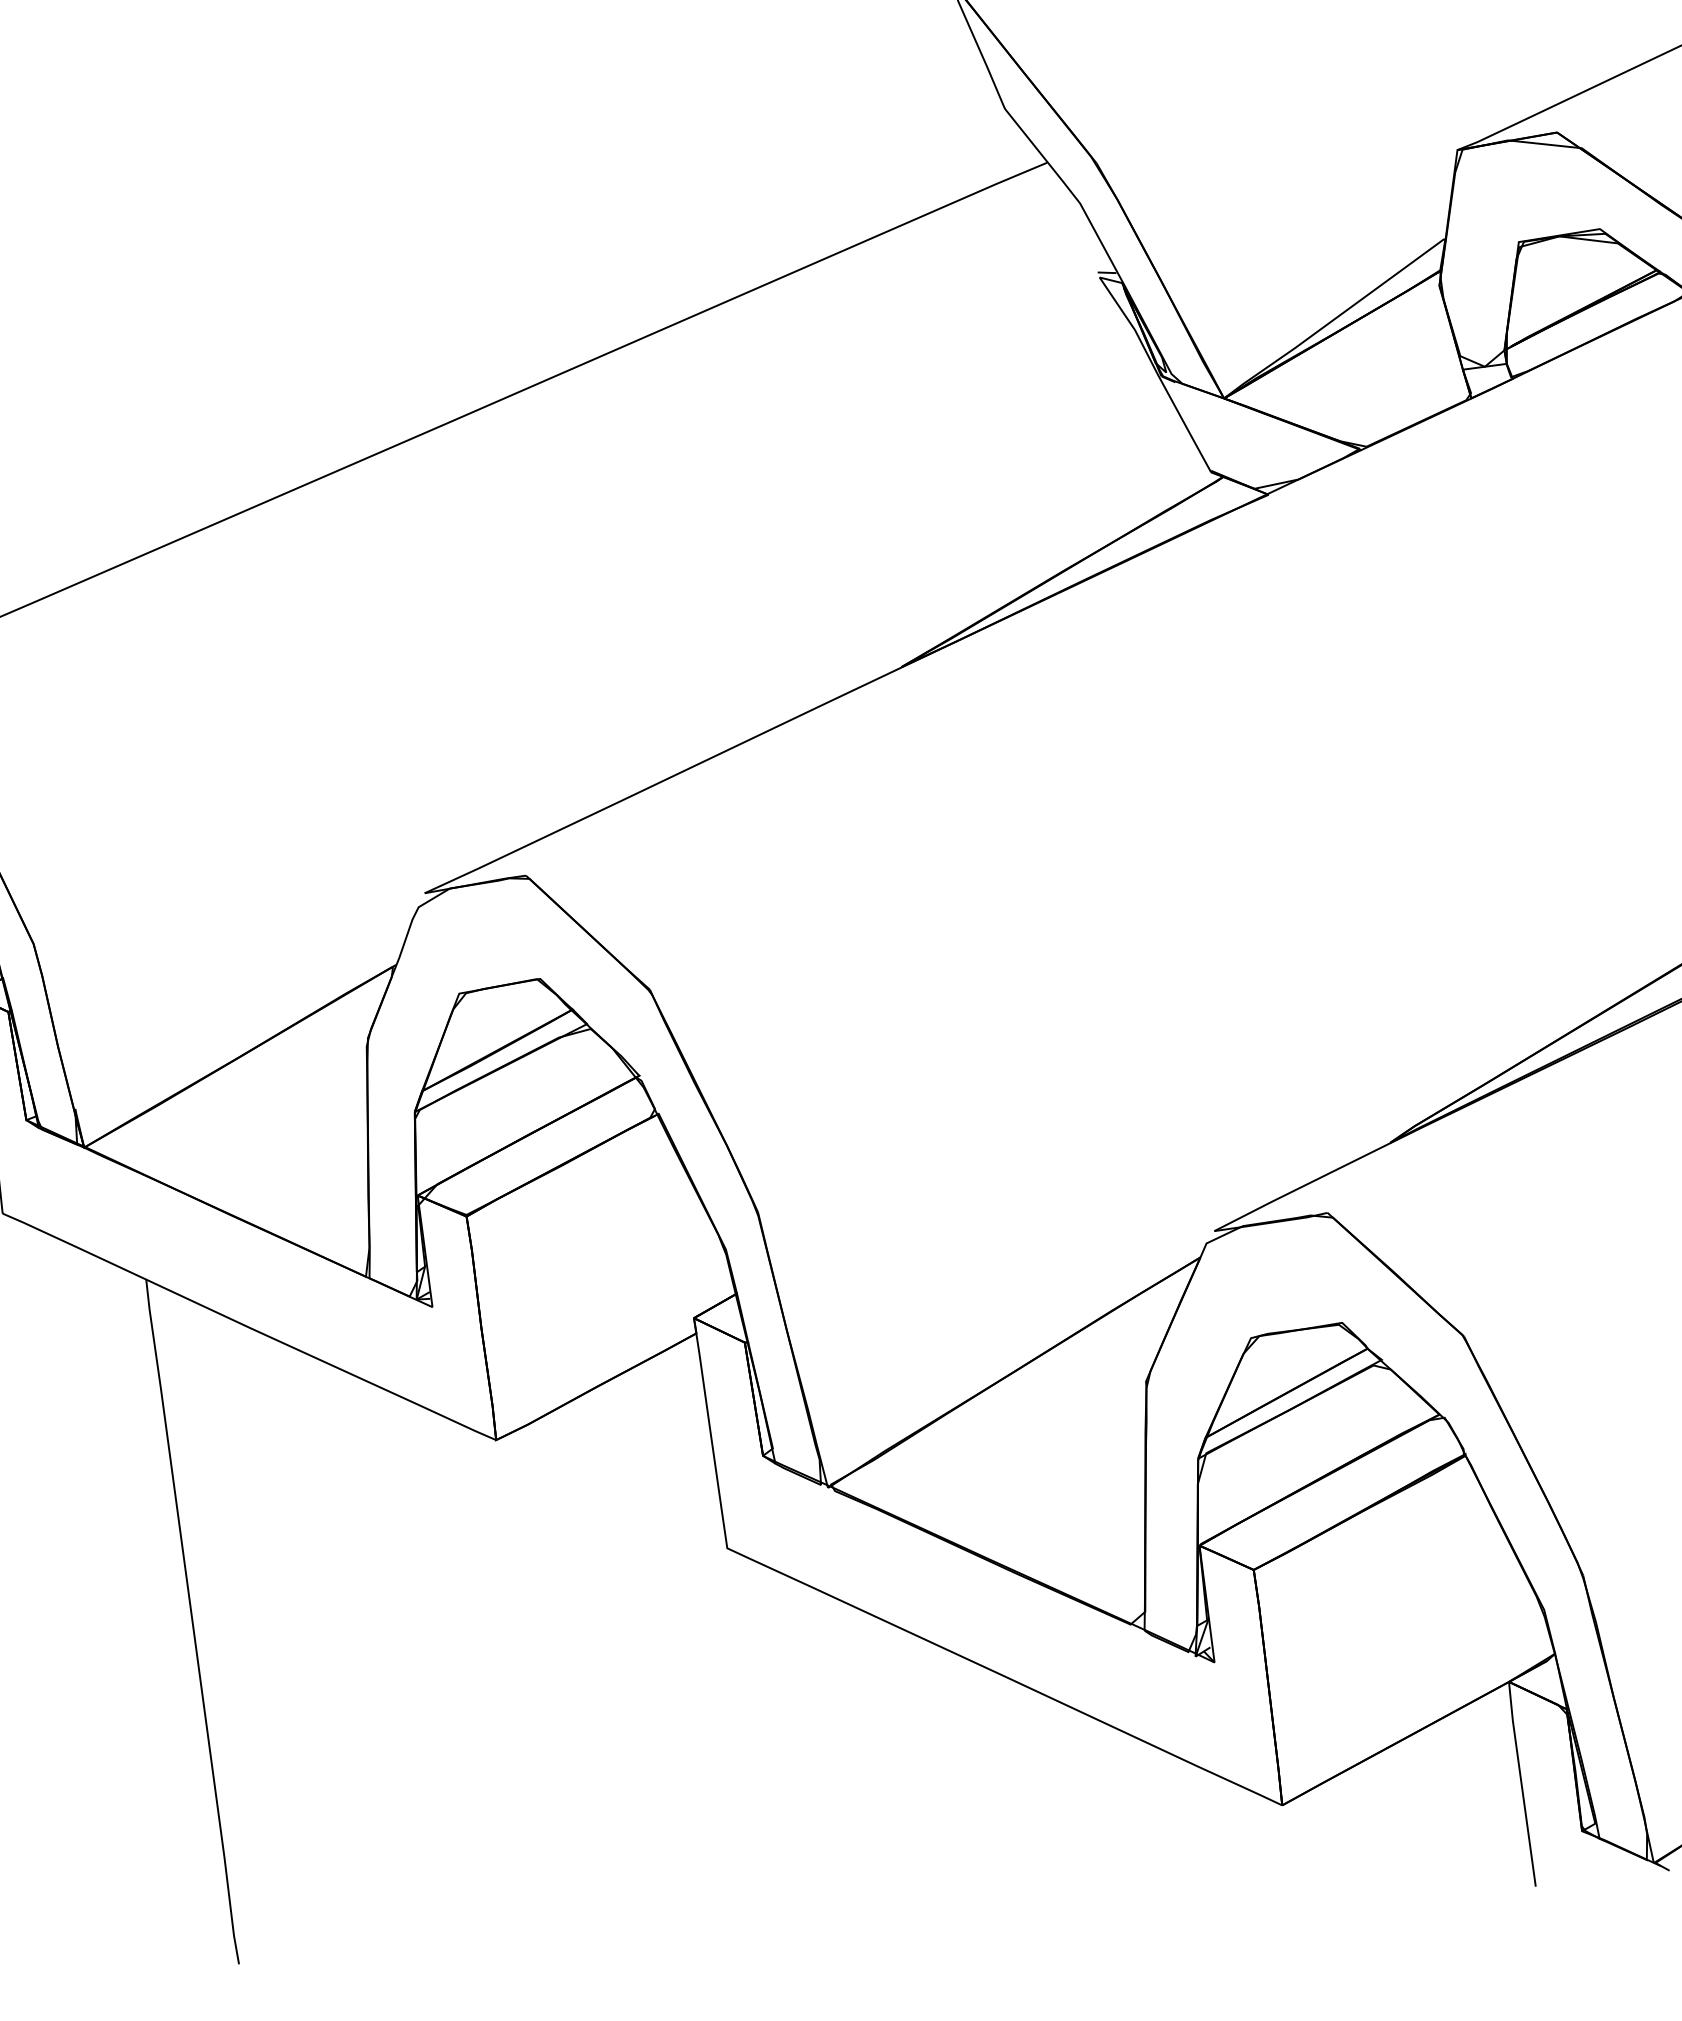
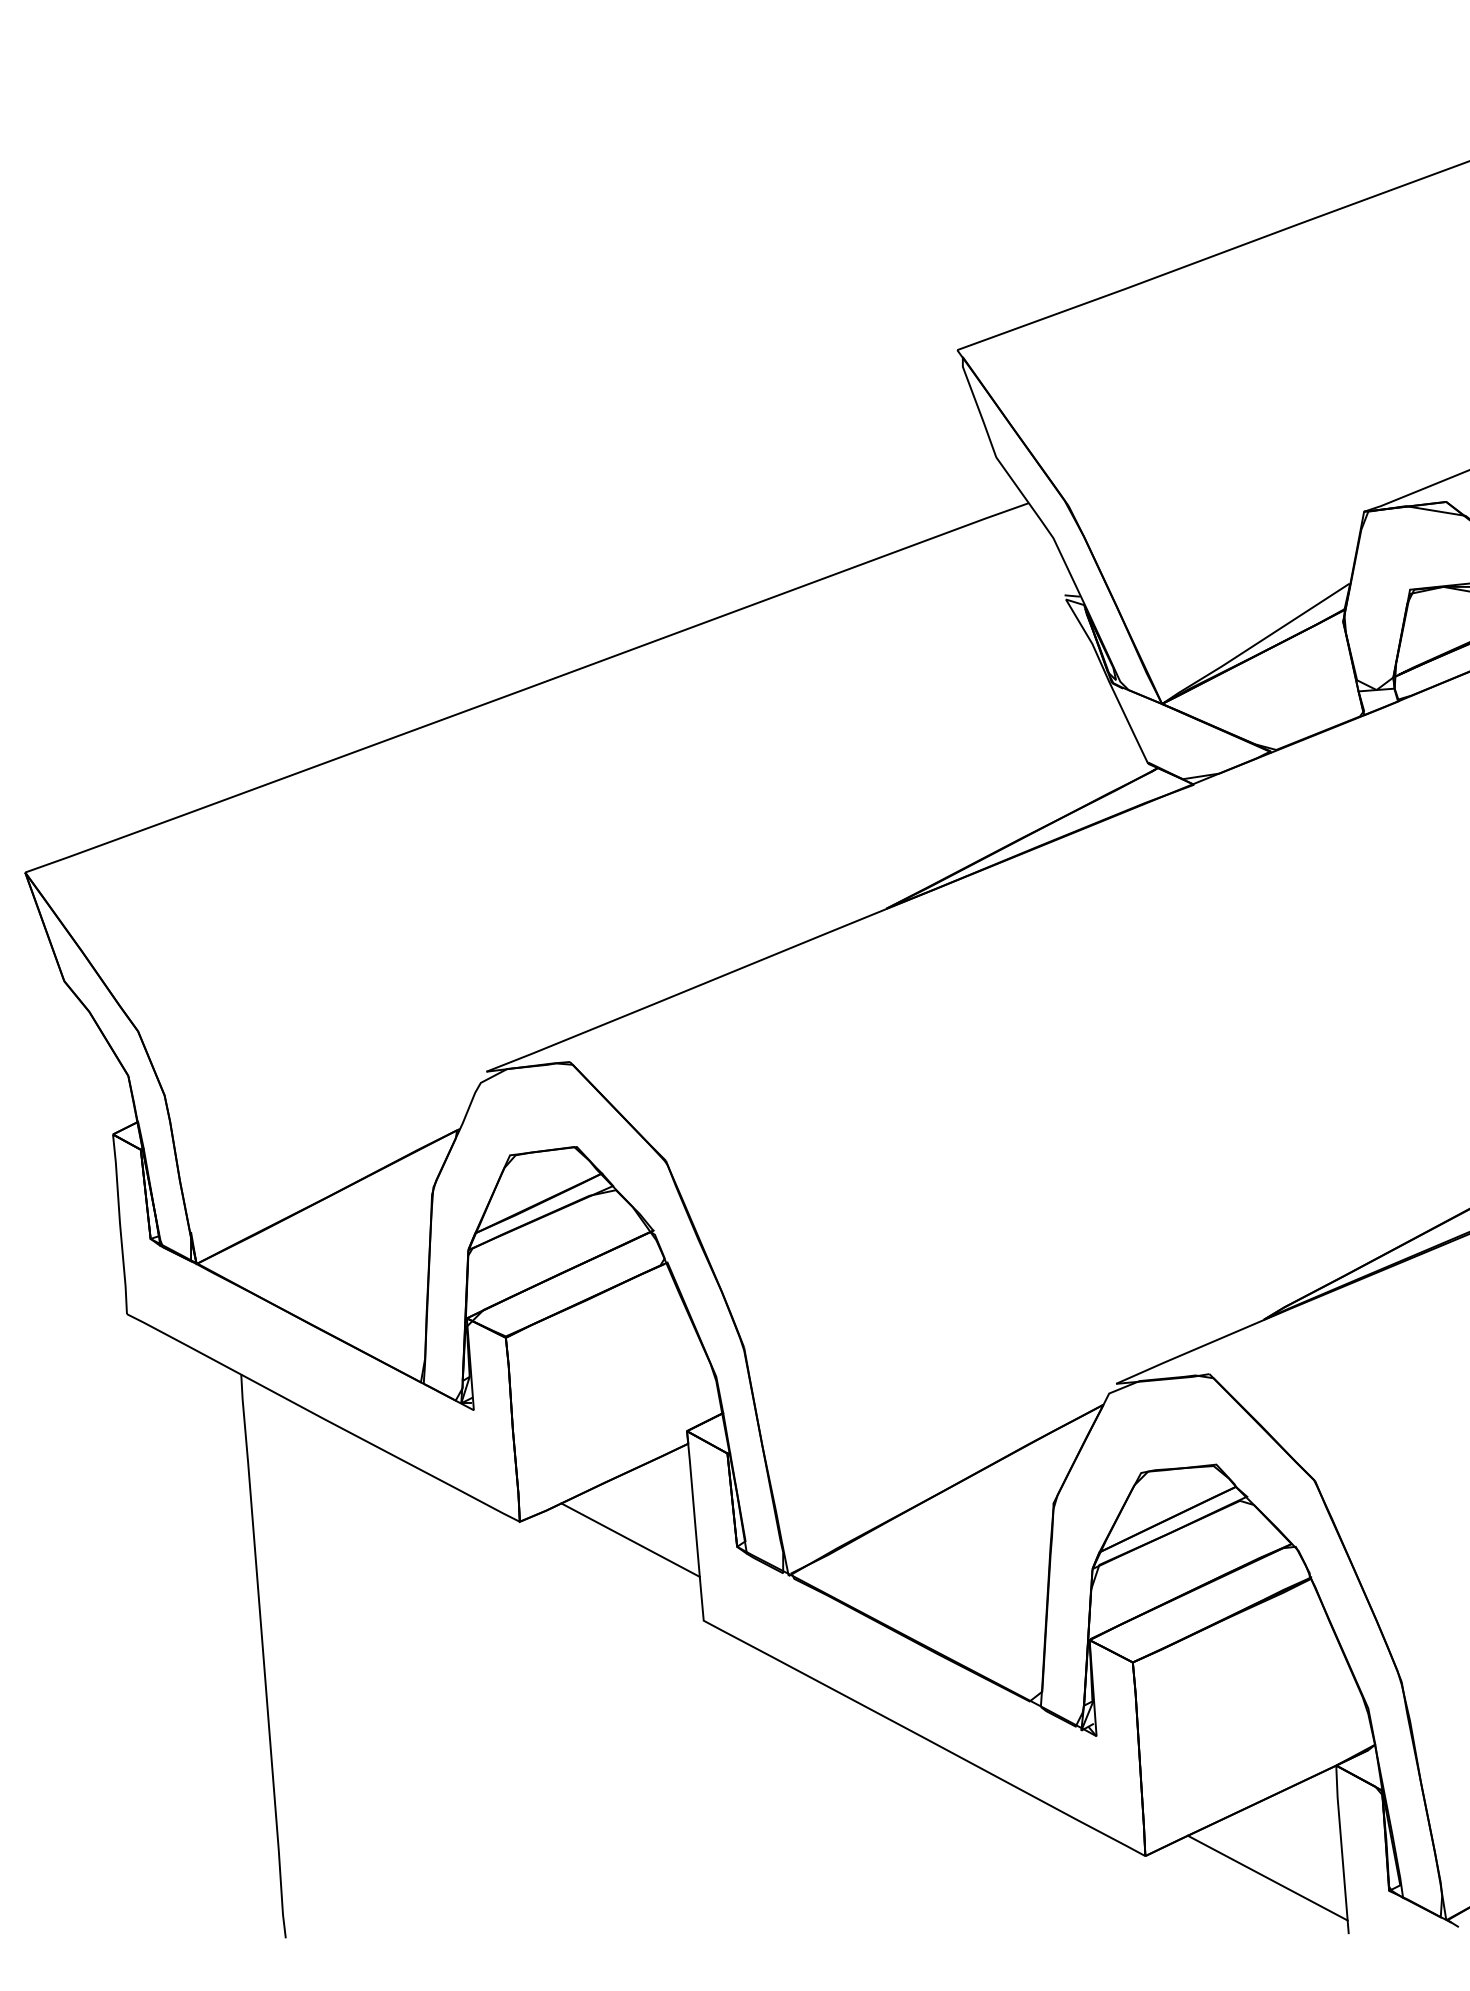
line: (632, 1454) -> (630, 1539), added
line: (1432, 1823) -> (1267, 1877), added

